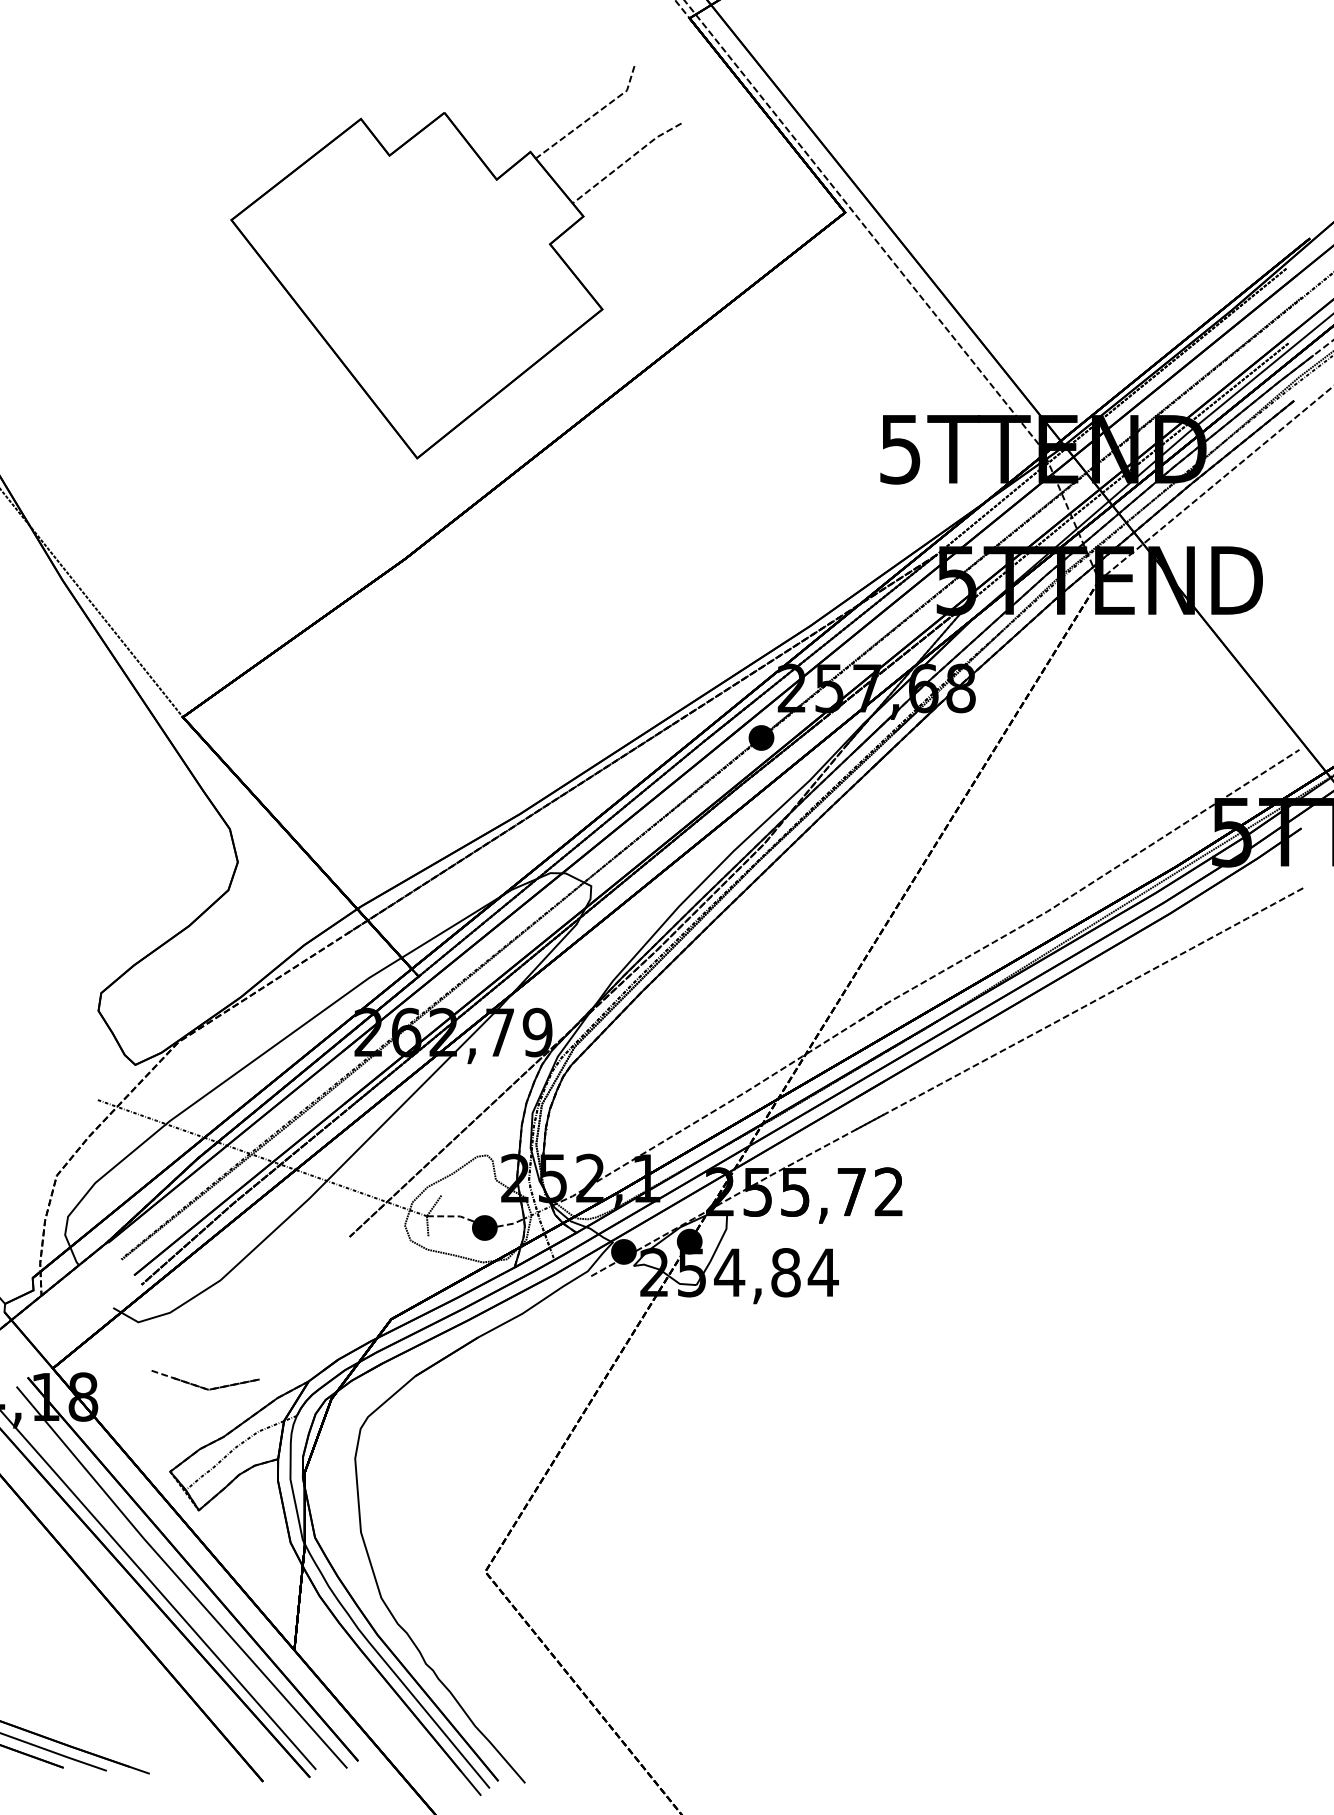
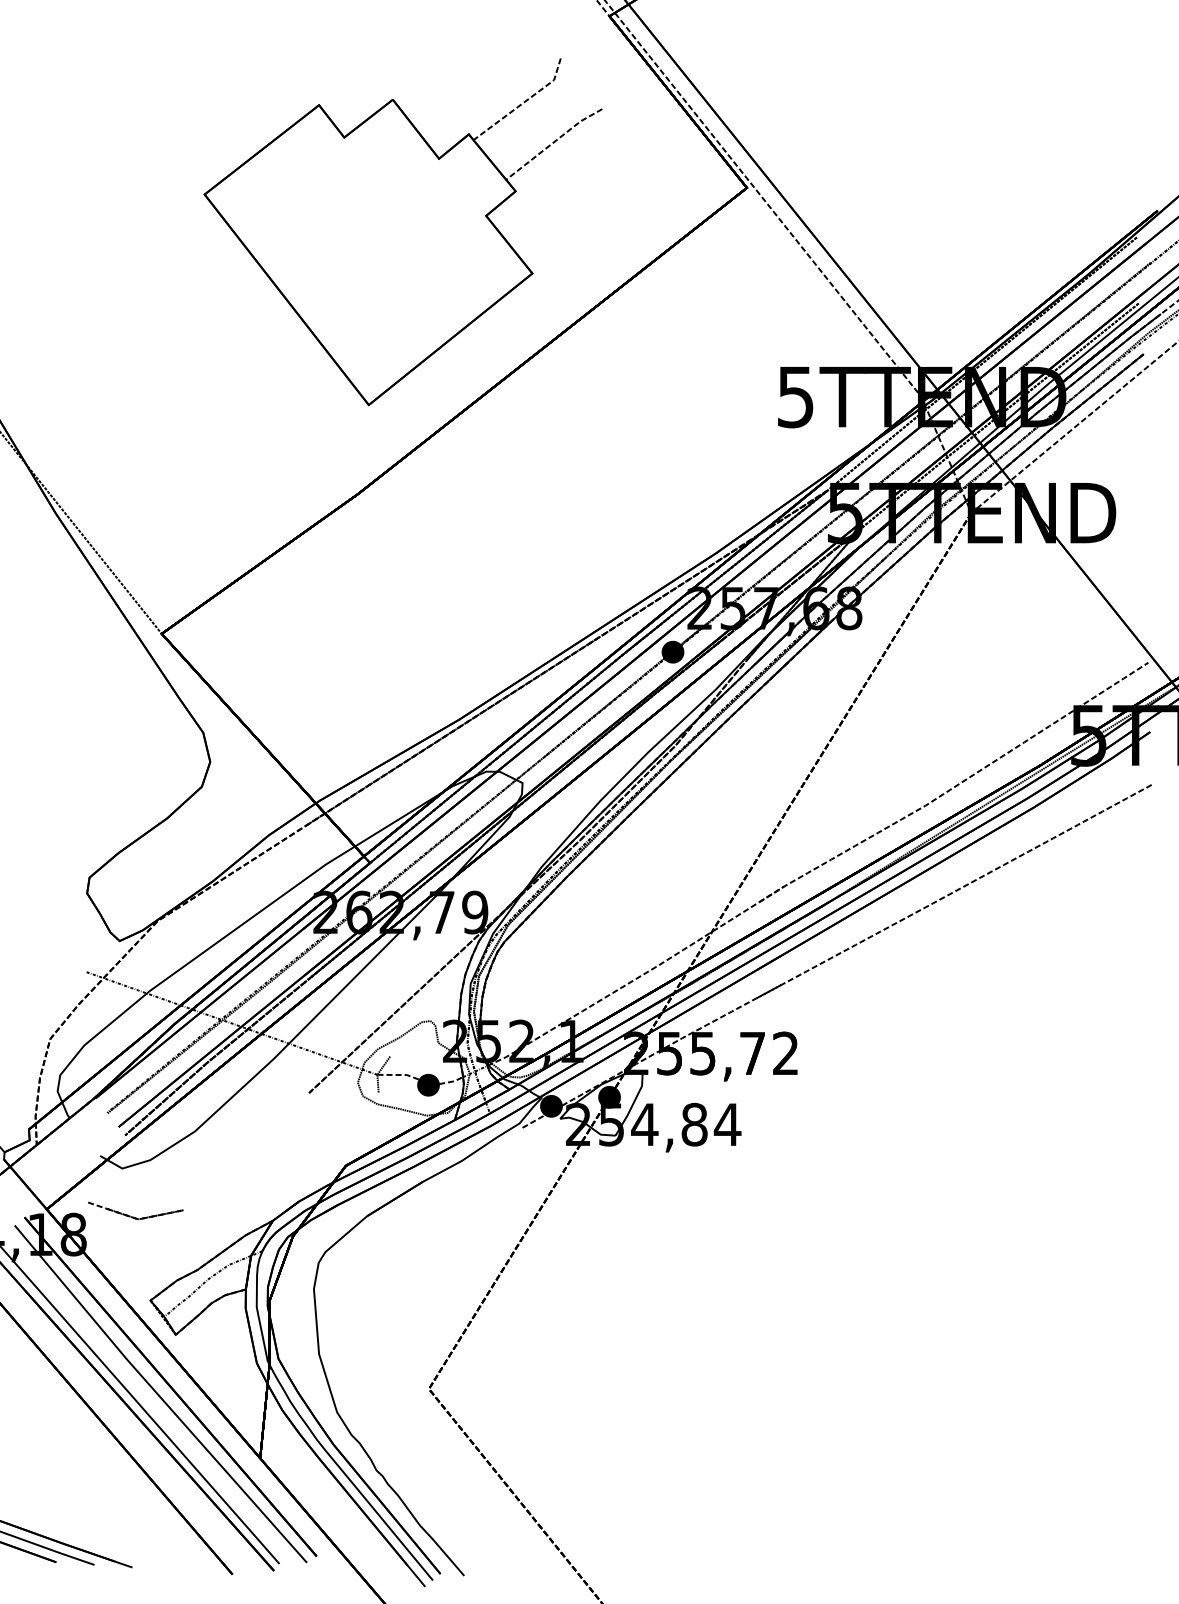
part: (202, 1386) -> (133, 1216), moved

